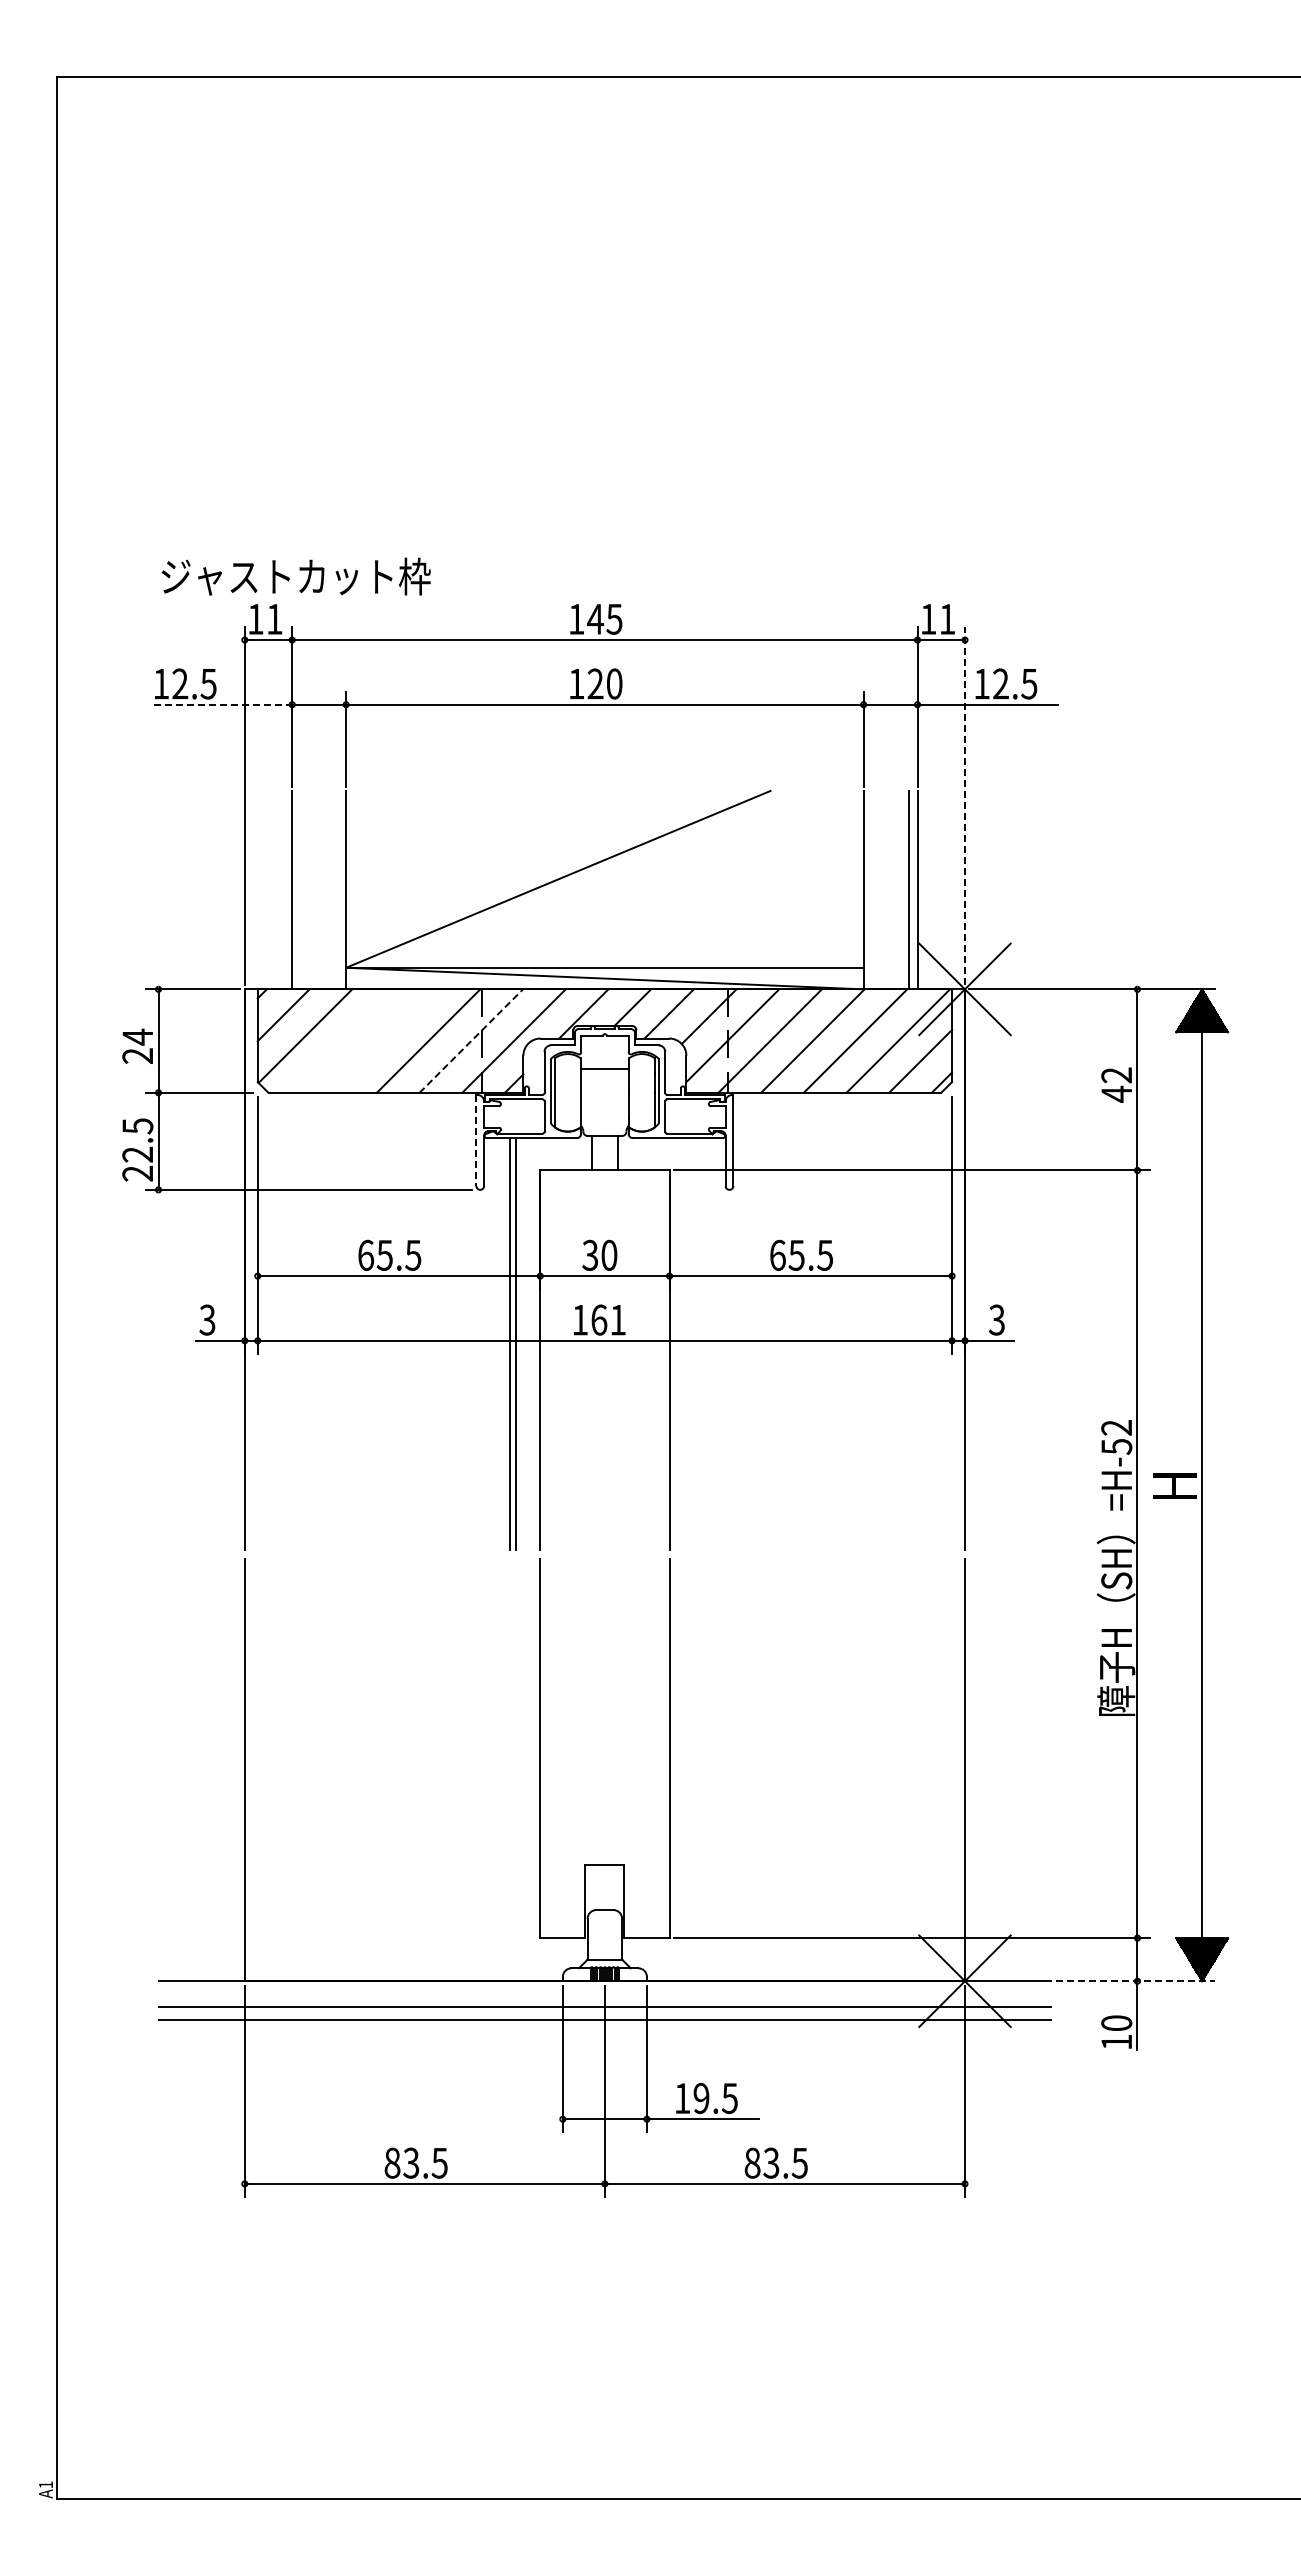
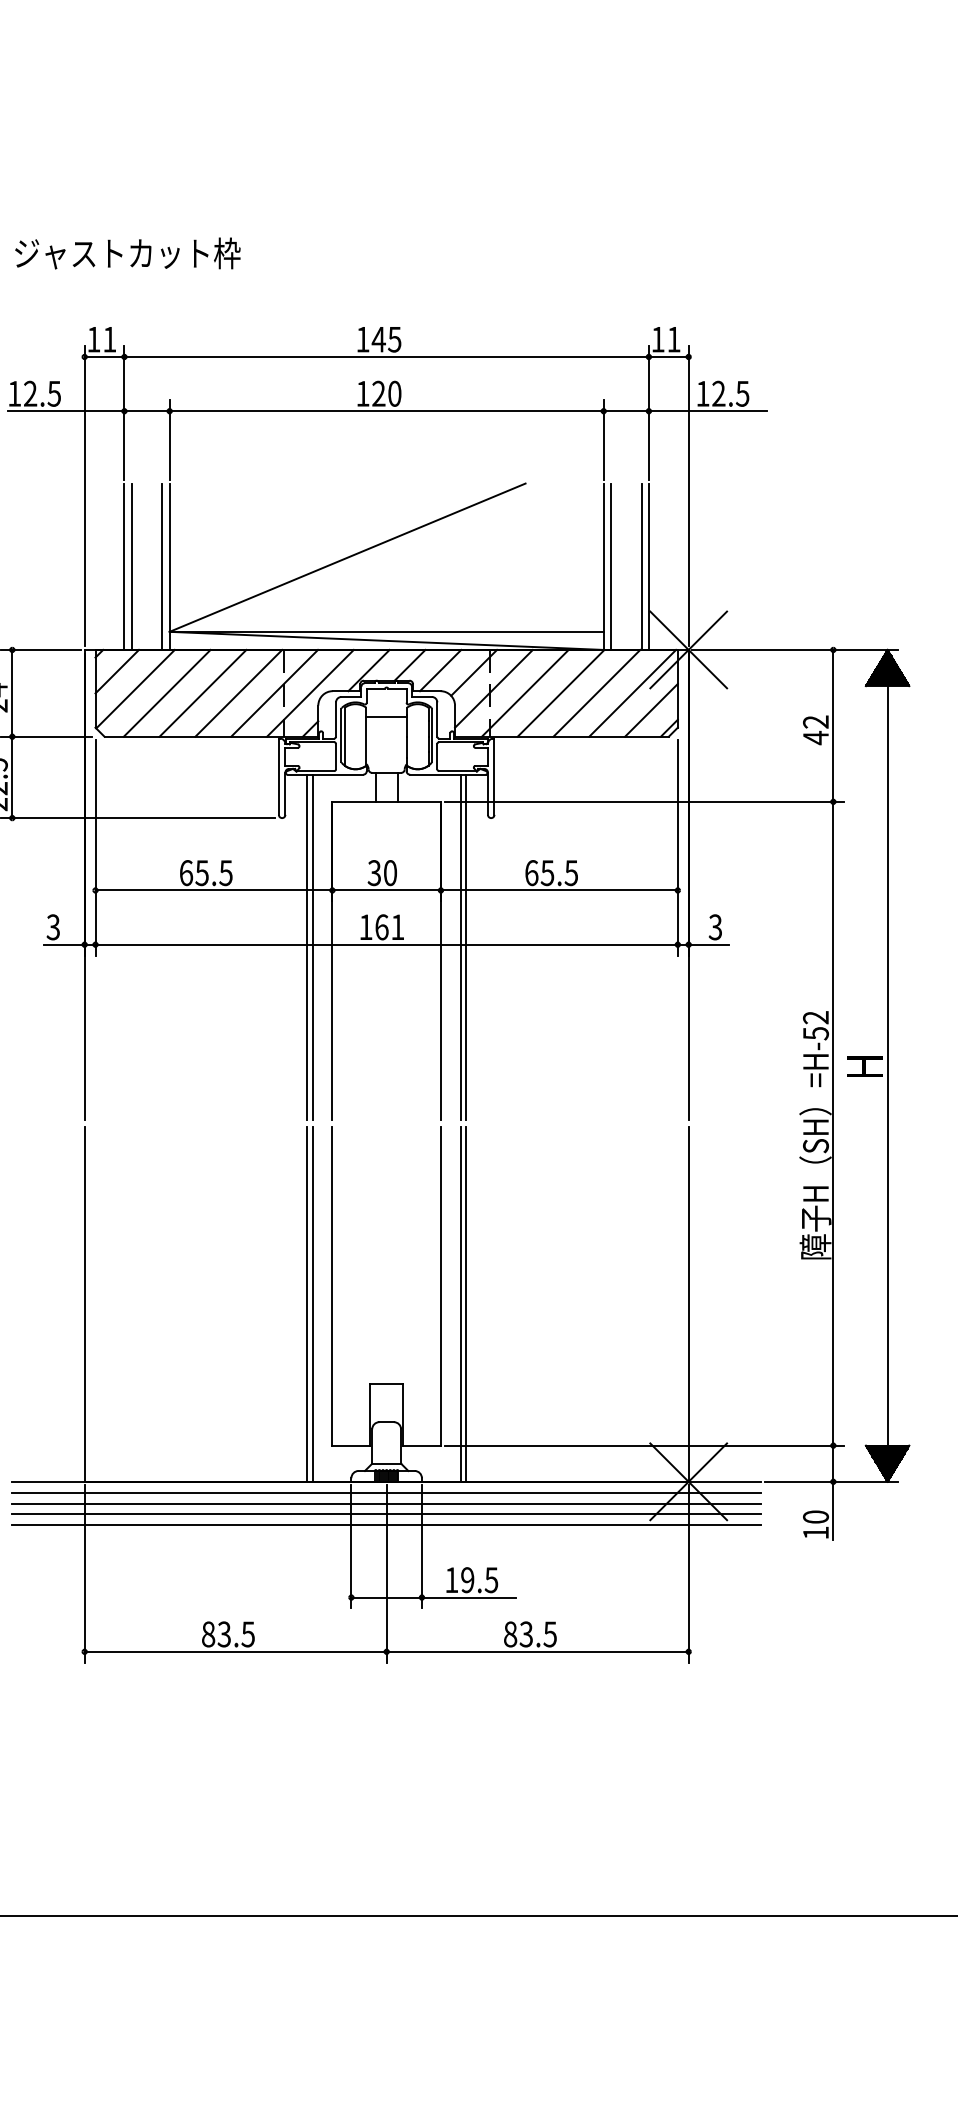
text: (296, 576) -> (128, 253), moved
line: (223, 704) -> (66, 411), dashed -> solid
line: (964, 806) -> (688, 496), dashed -> solid
line: (300, 889) -> (131, 566), added
line: (337, 889) -> (162, 566), added
line: (872, 889) -> (611, 566), added
line: (342, 1040) -> (166, 692), added
line: (385, 1040) -> (202, 692), added
line: (471, 1040) -> (274, 692), dashed -> solid
line: (476, 1141) -> (278, 777), dashed -> solid
line: (693, 1343) -> (460, 946), added
line: (699, 1343) -> (466, 946), added
line: (510, 1769) -> (307, 1304), added
line: (516, 1769) -> (312, 1304), added
line: (693, 1769) -> (460, 1304), added
line: (699, 1769) -> (466, 1304), added
line: (1135, 1981) -> (831, 1482), dashed -> solid
line: (604, 1994) -> (386, 1492), added
line: (604, 2032) -> (386, 1524), added

